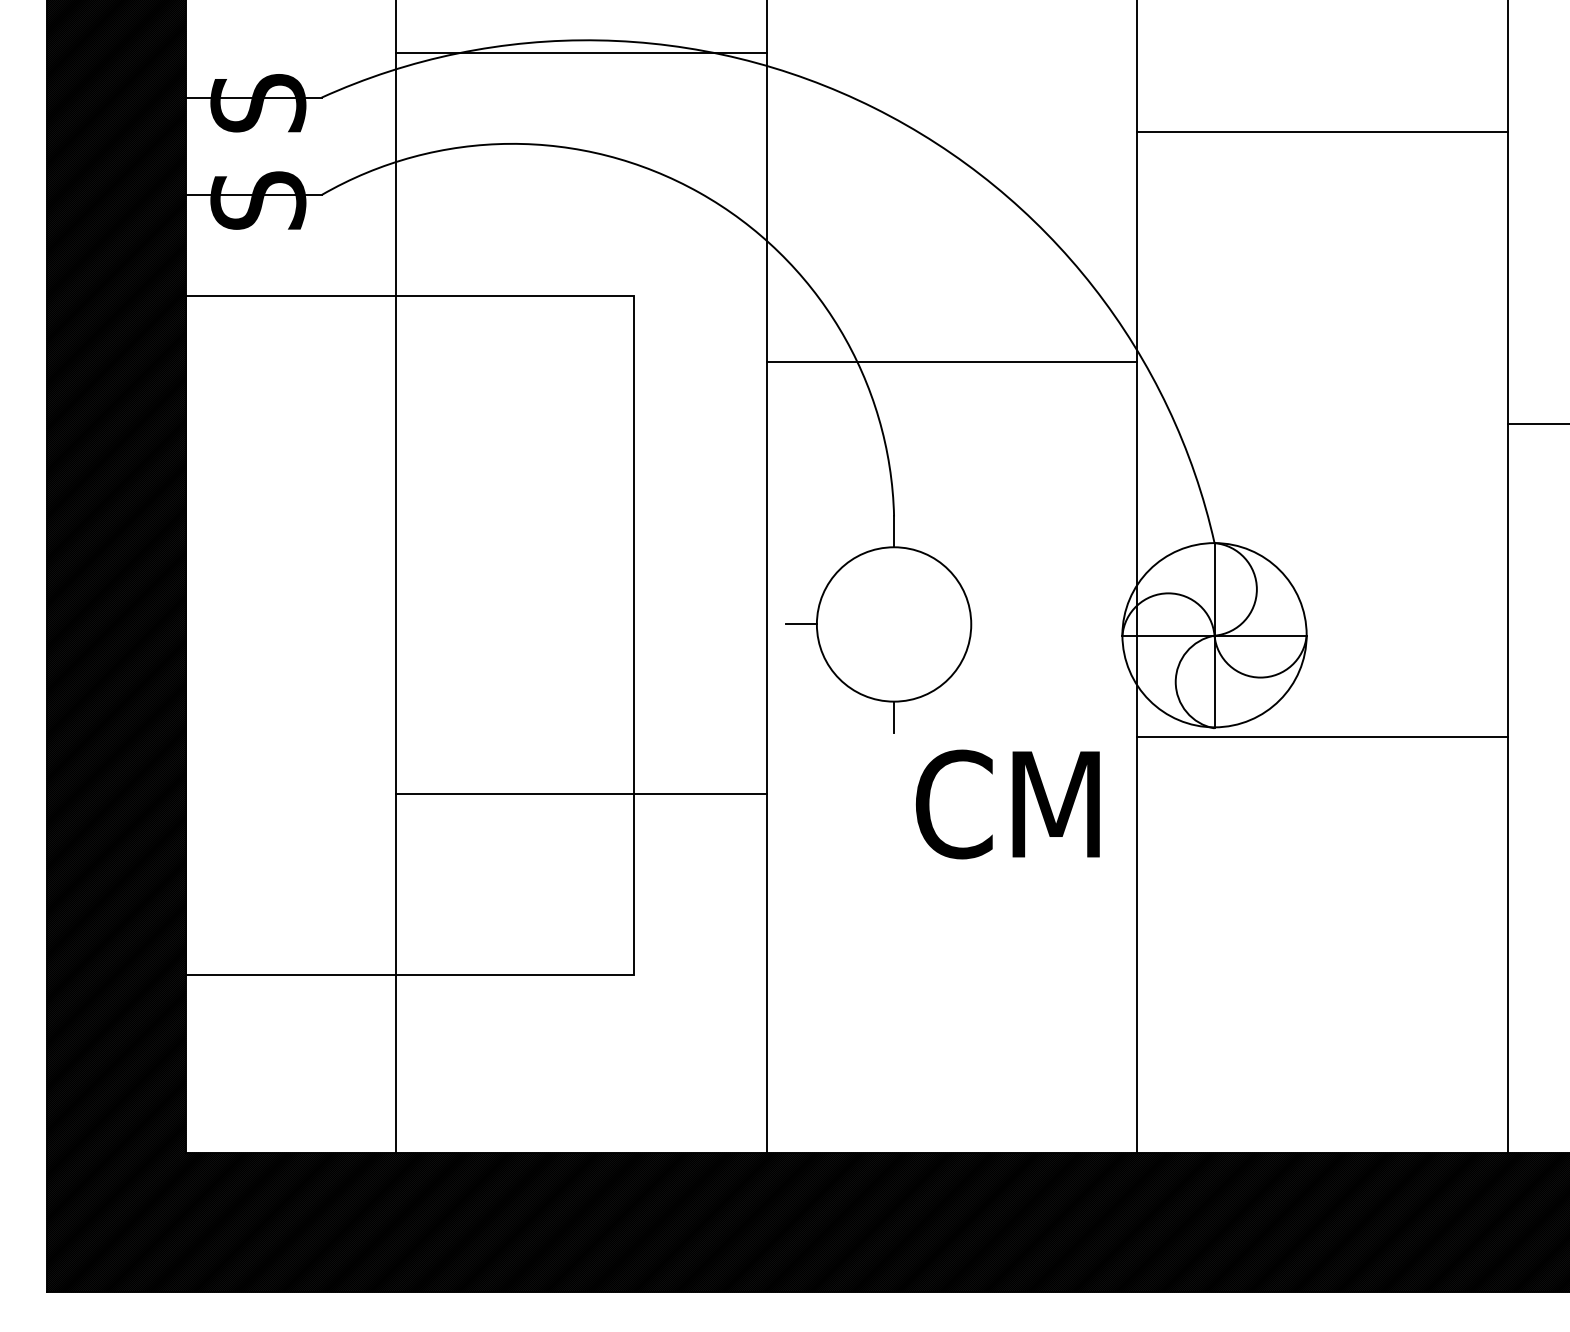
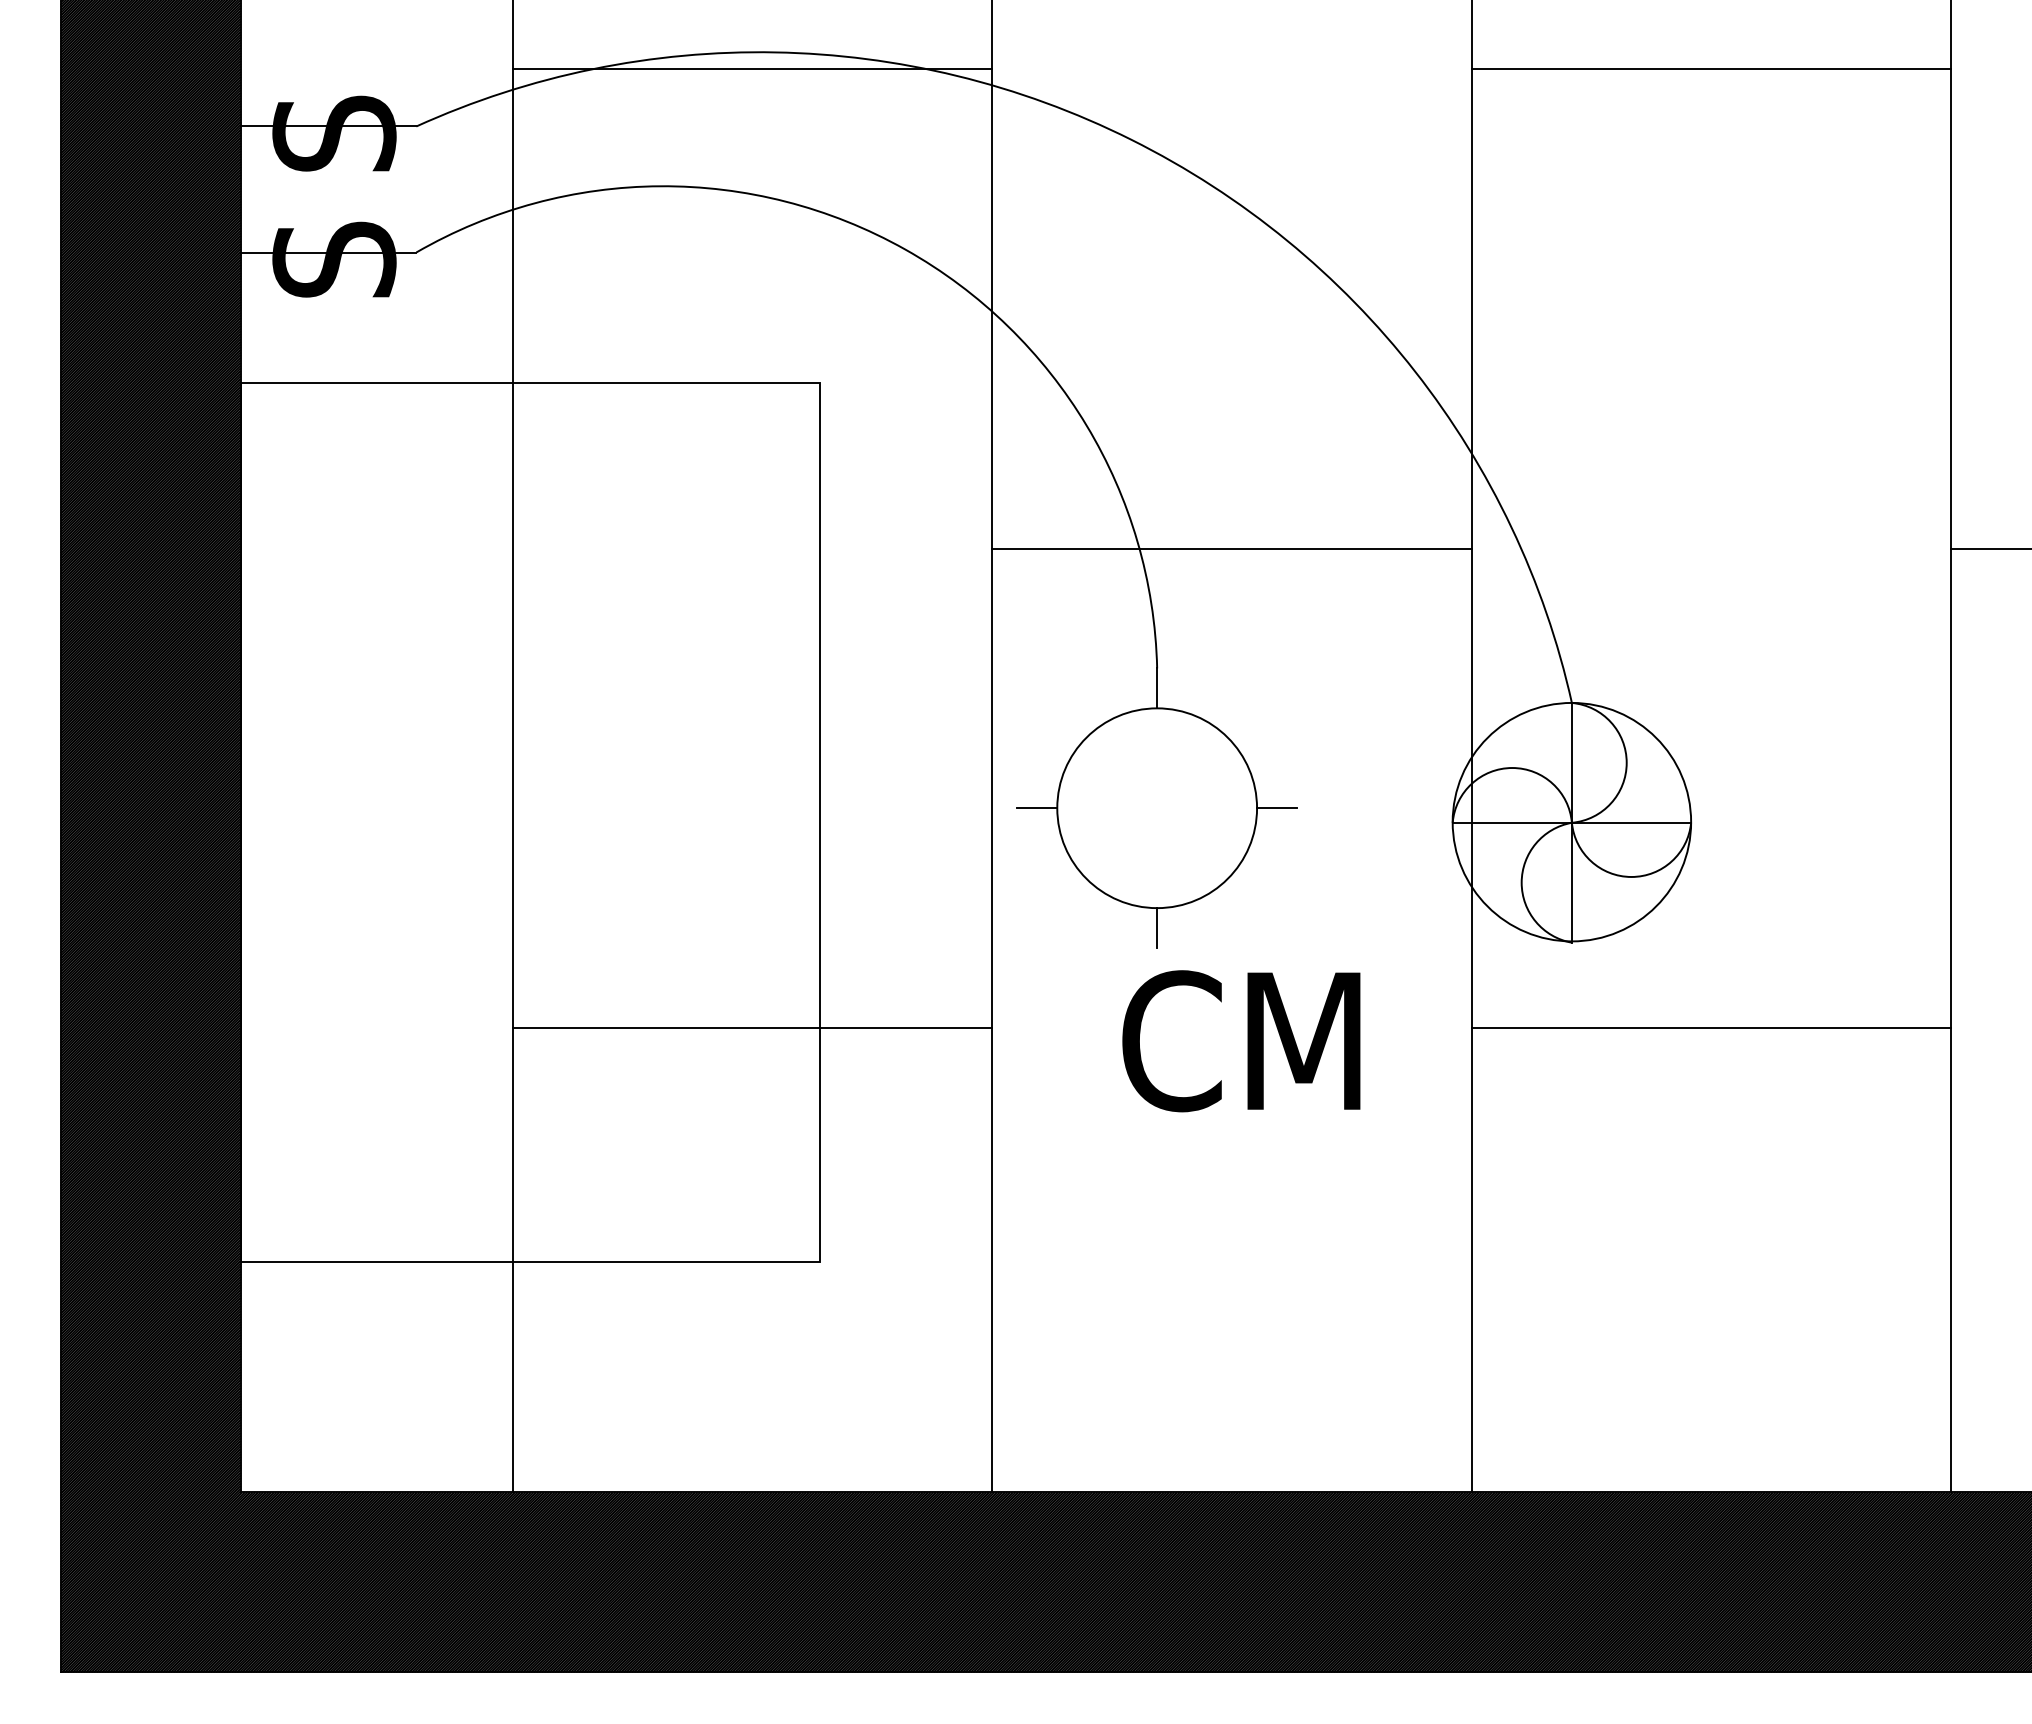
line: (1322, 132) -> (1711, 69), moved
line: (951, 361) -> (1231, 548), moved
line: (987, 624) -> (1277, 808), added
line: (1322, 736) -> (1711, 1027), moved
text: (1007, 804) -> (1241, 1041), moved

